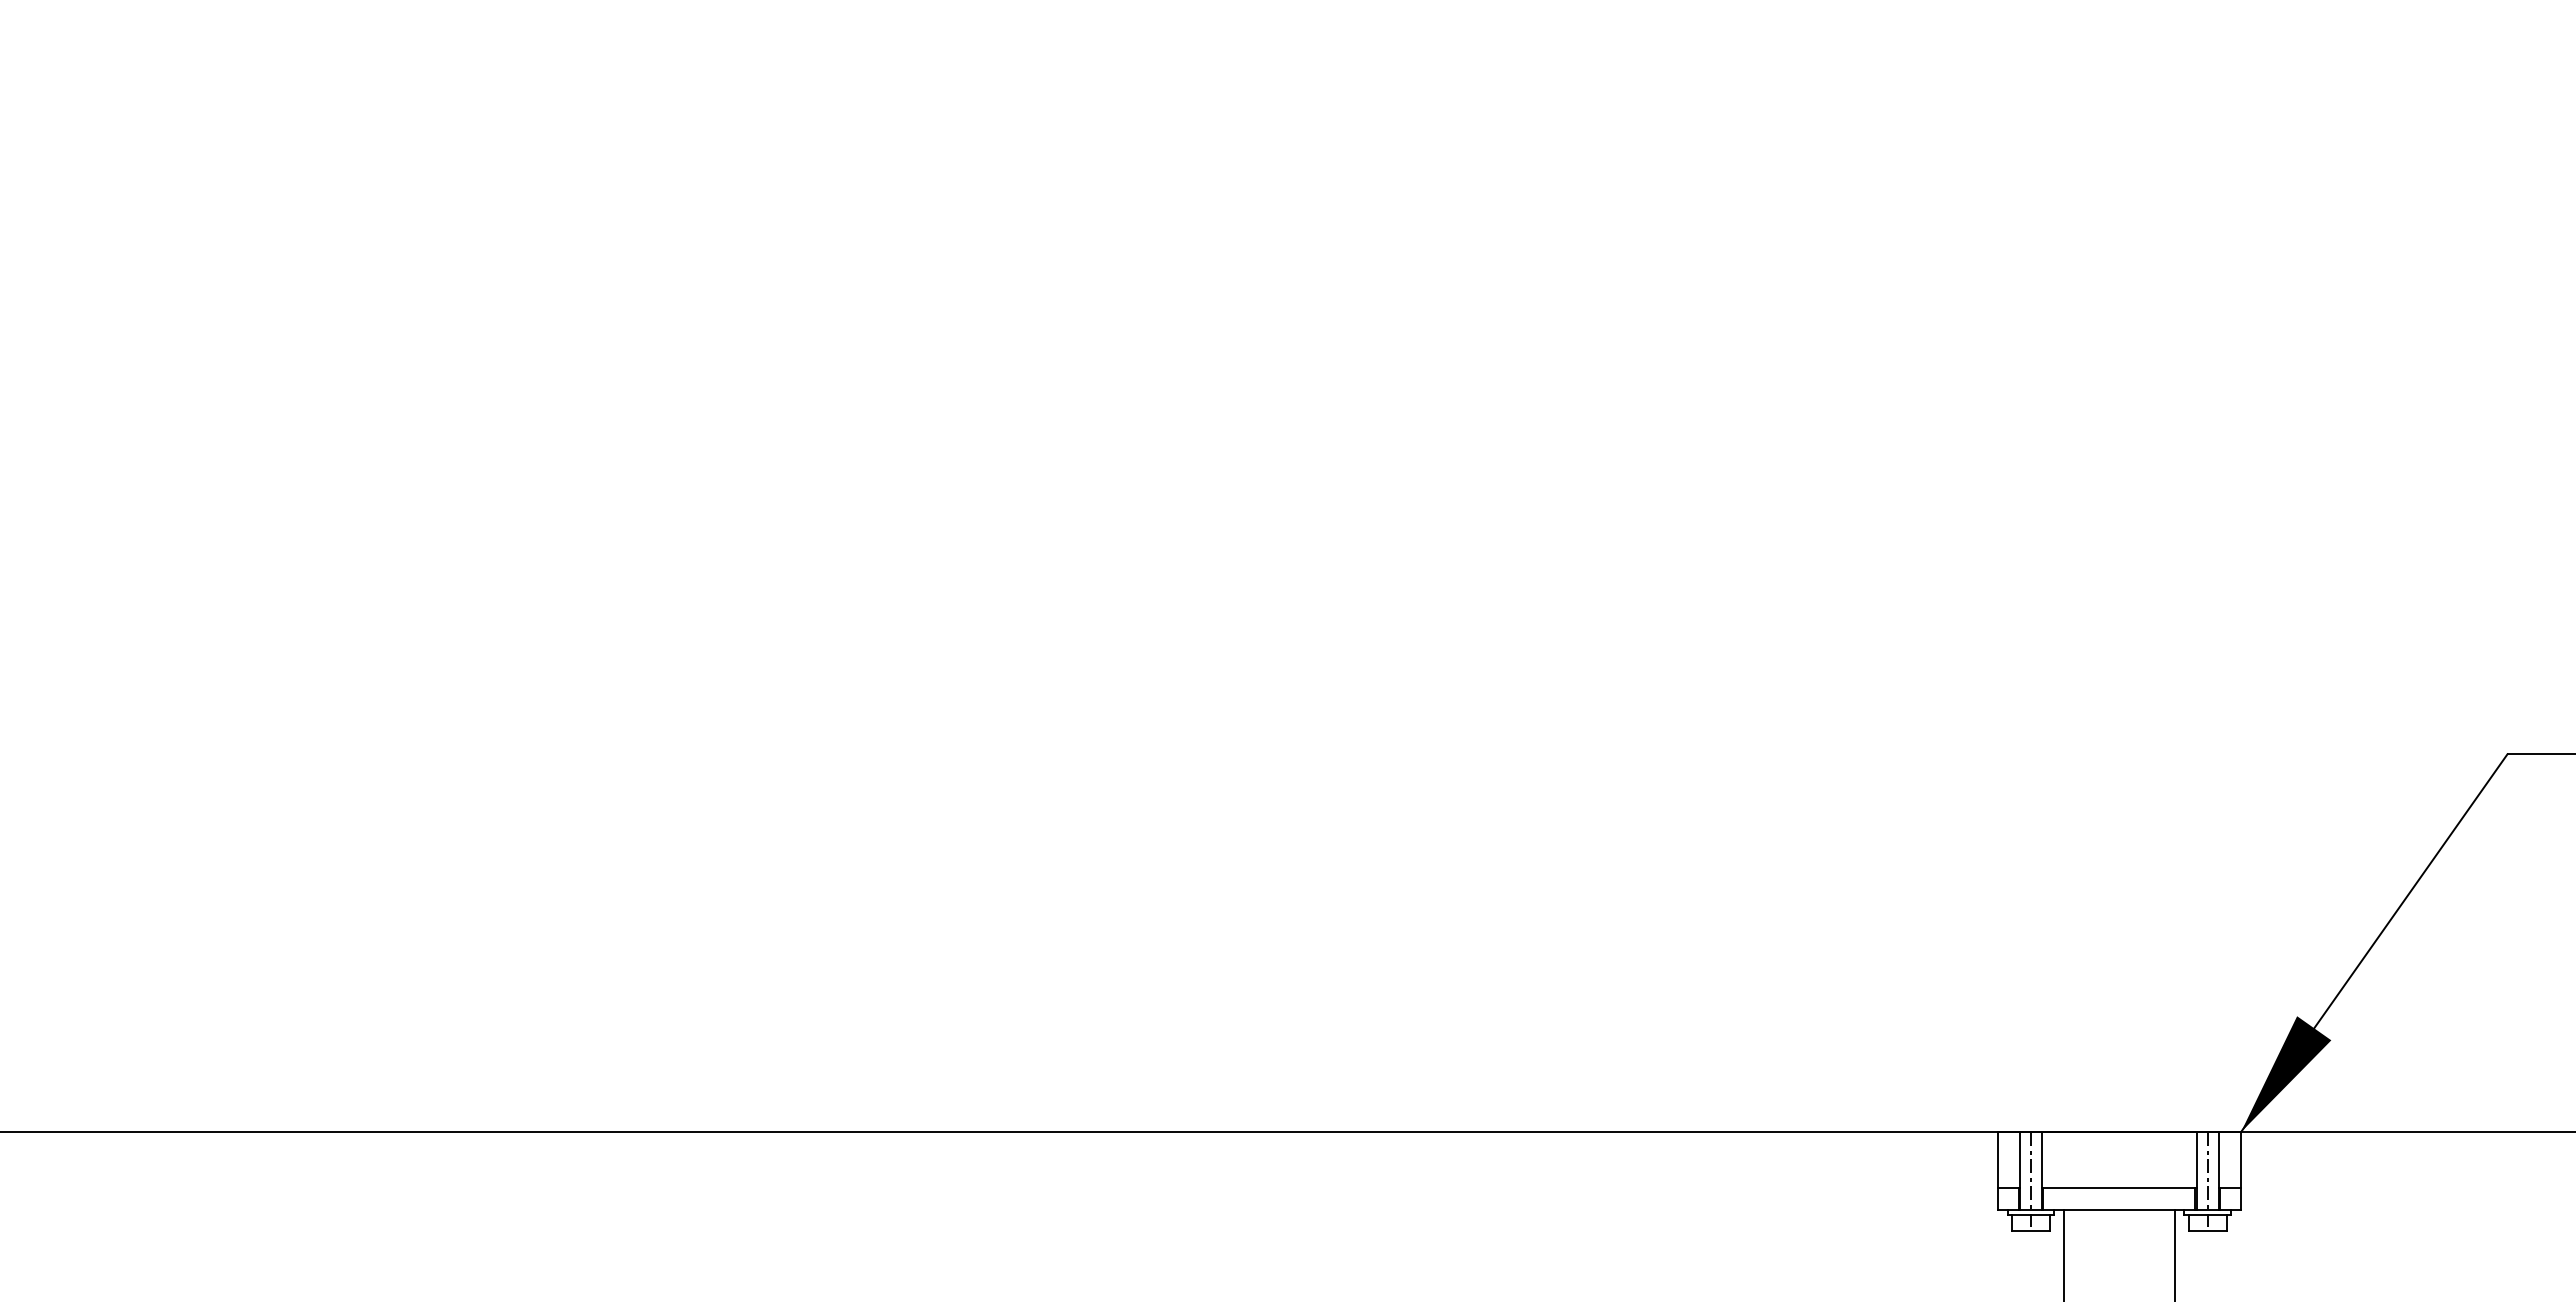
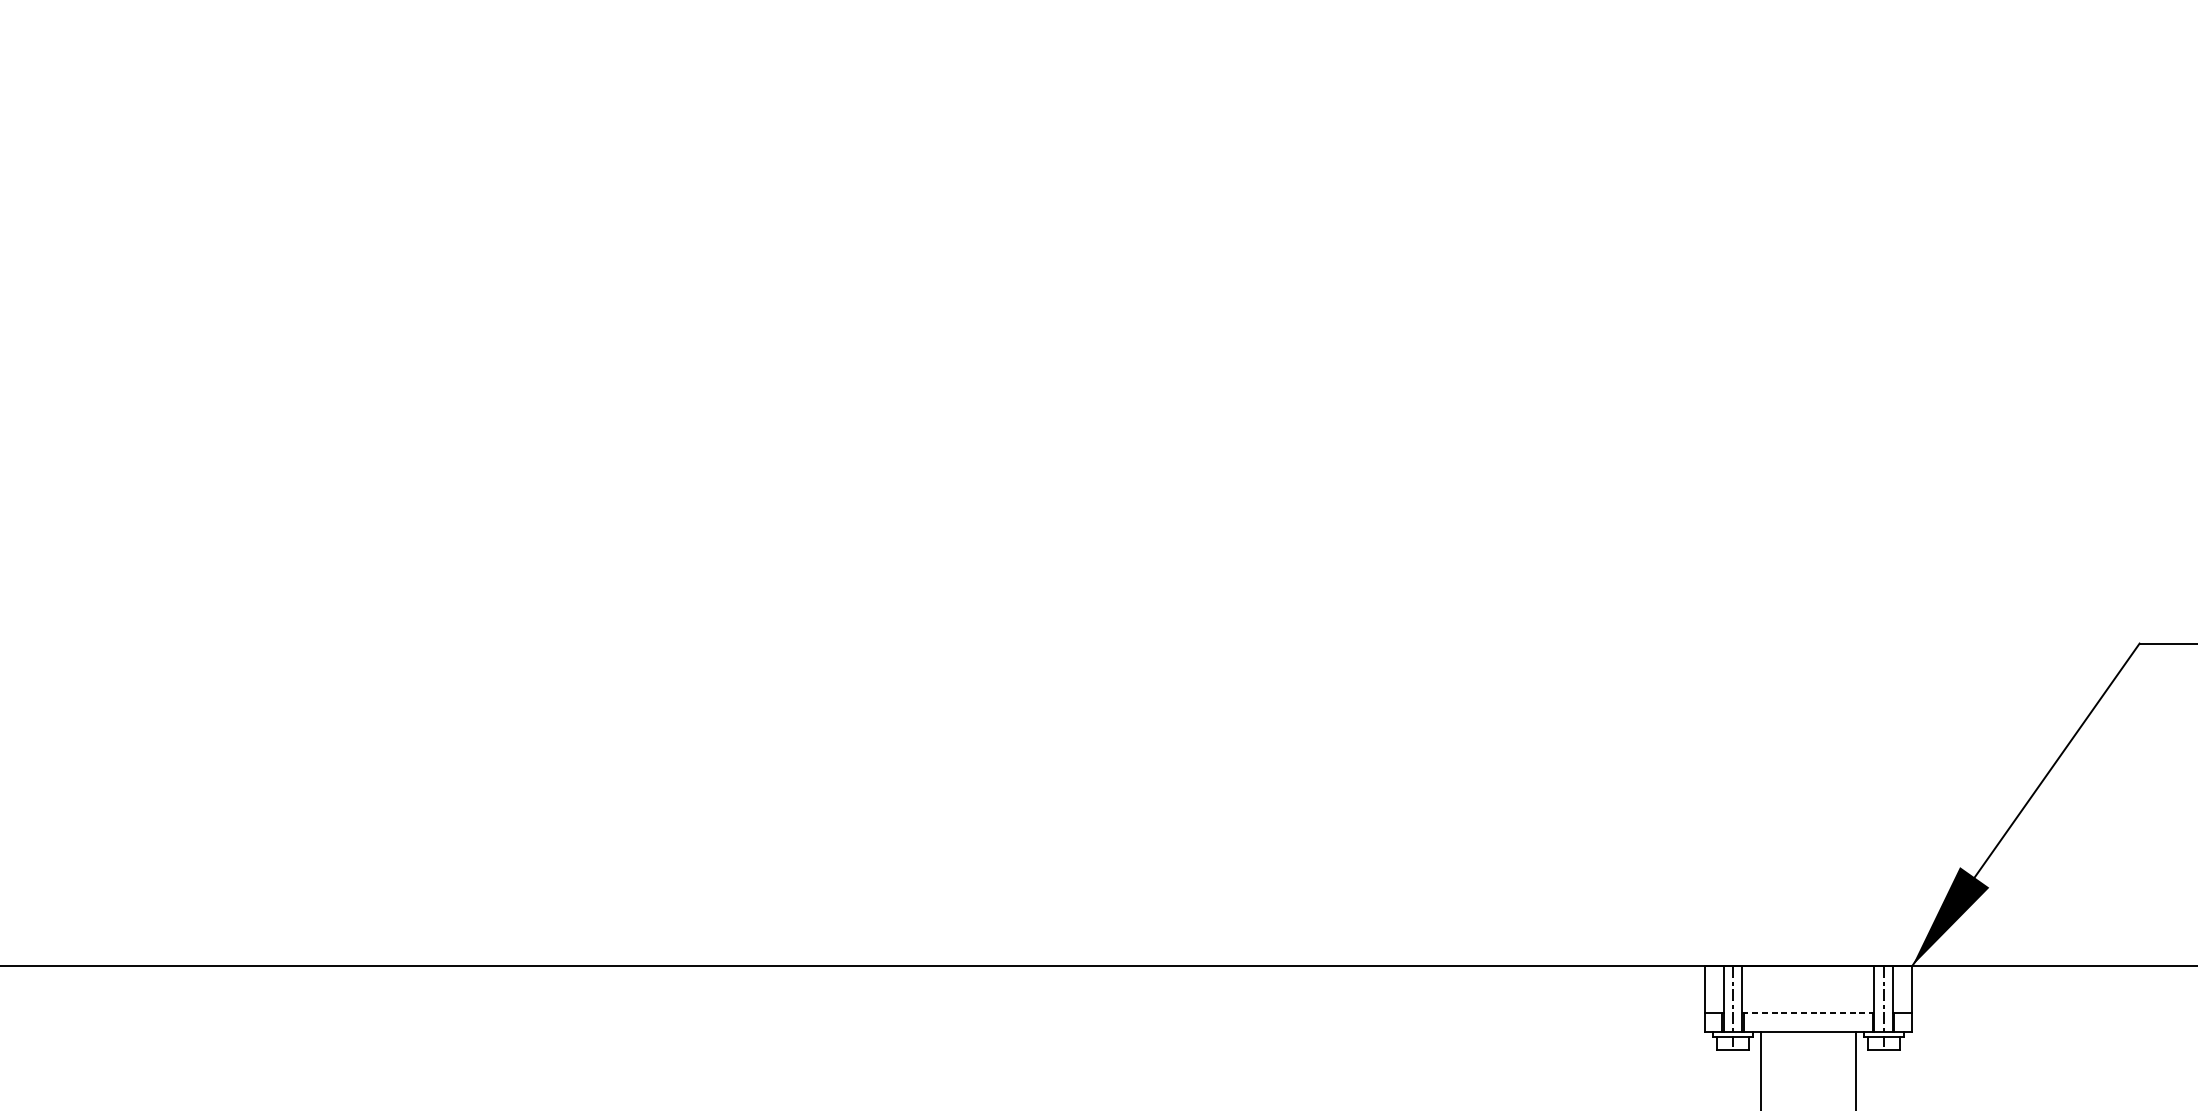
line: (2119, 1187) -> (1808, 1013), solid -> dashed

